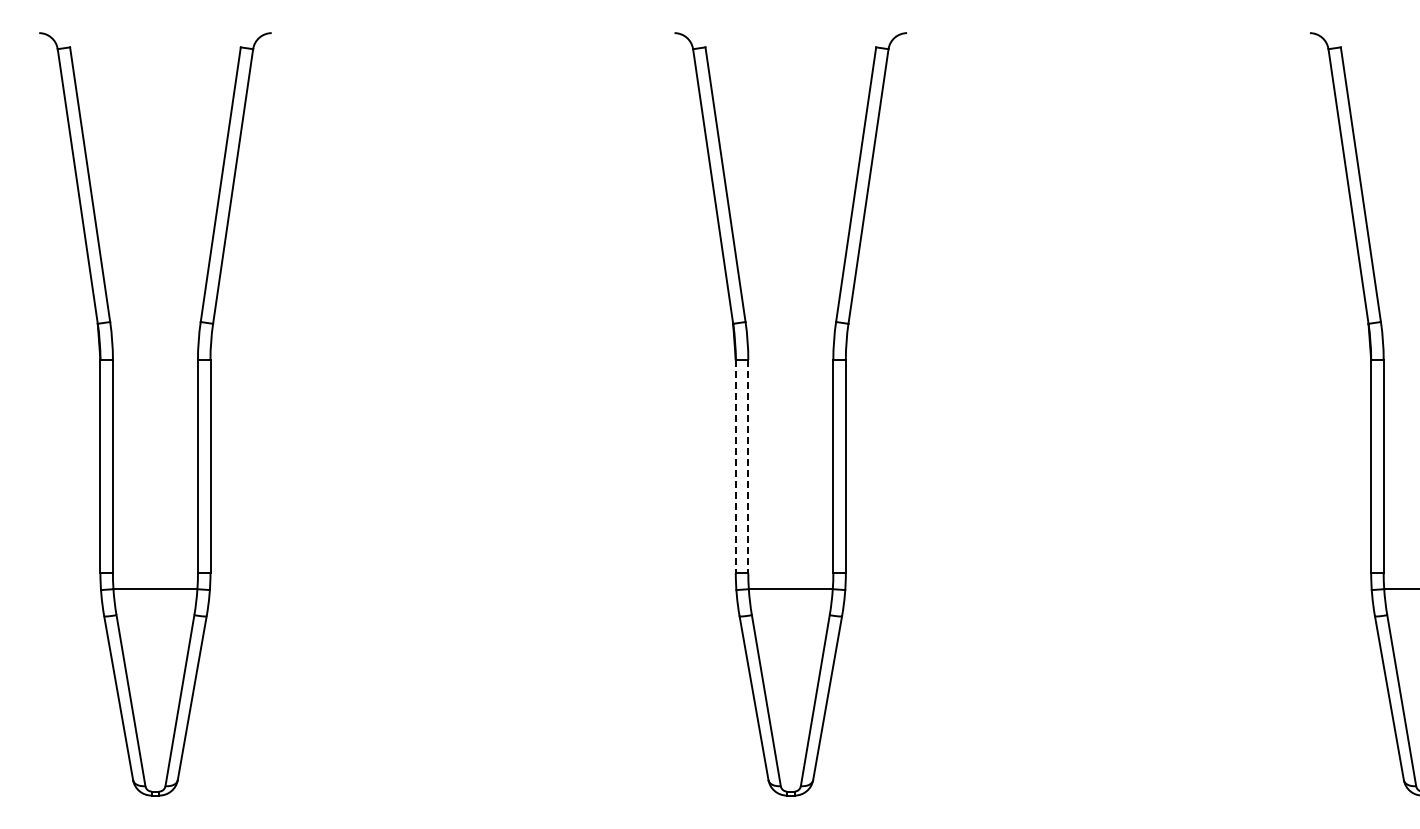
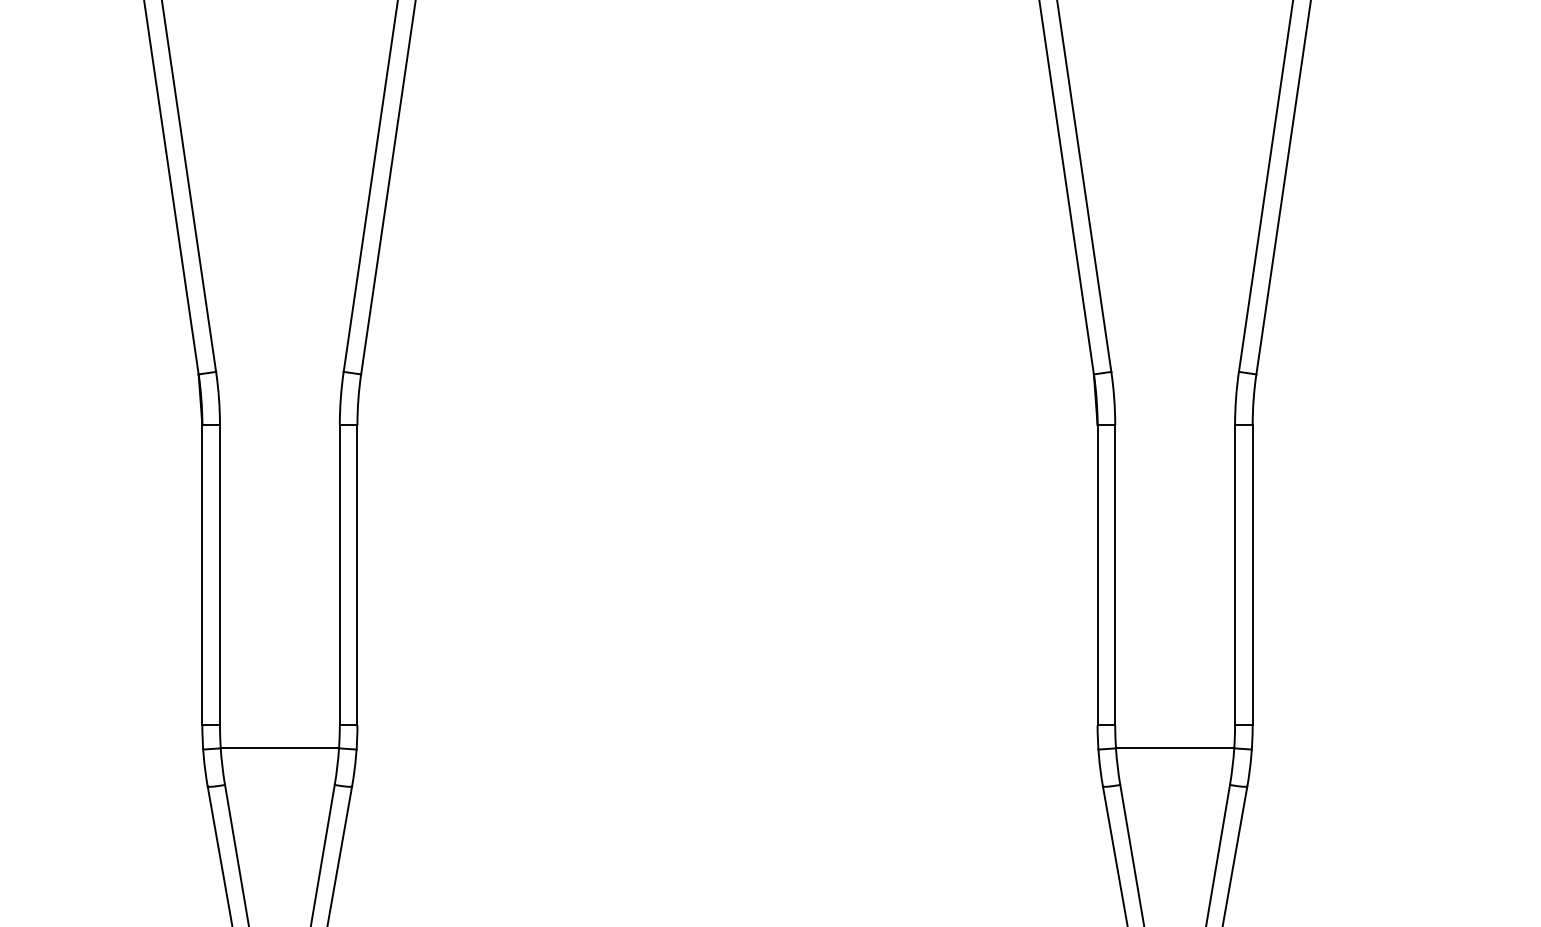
line: (735, 466) -> (1097, 575), dashed -> solid
line: (748, 466) -> (1115, 575), dashed -> solid

